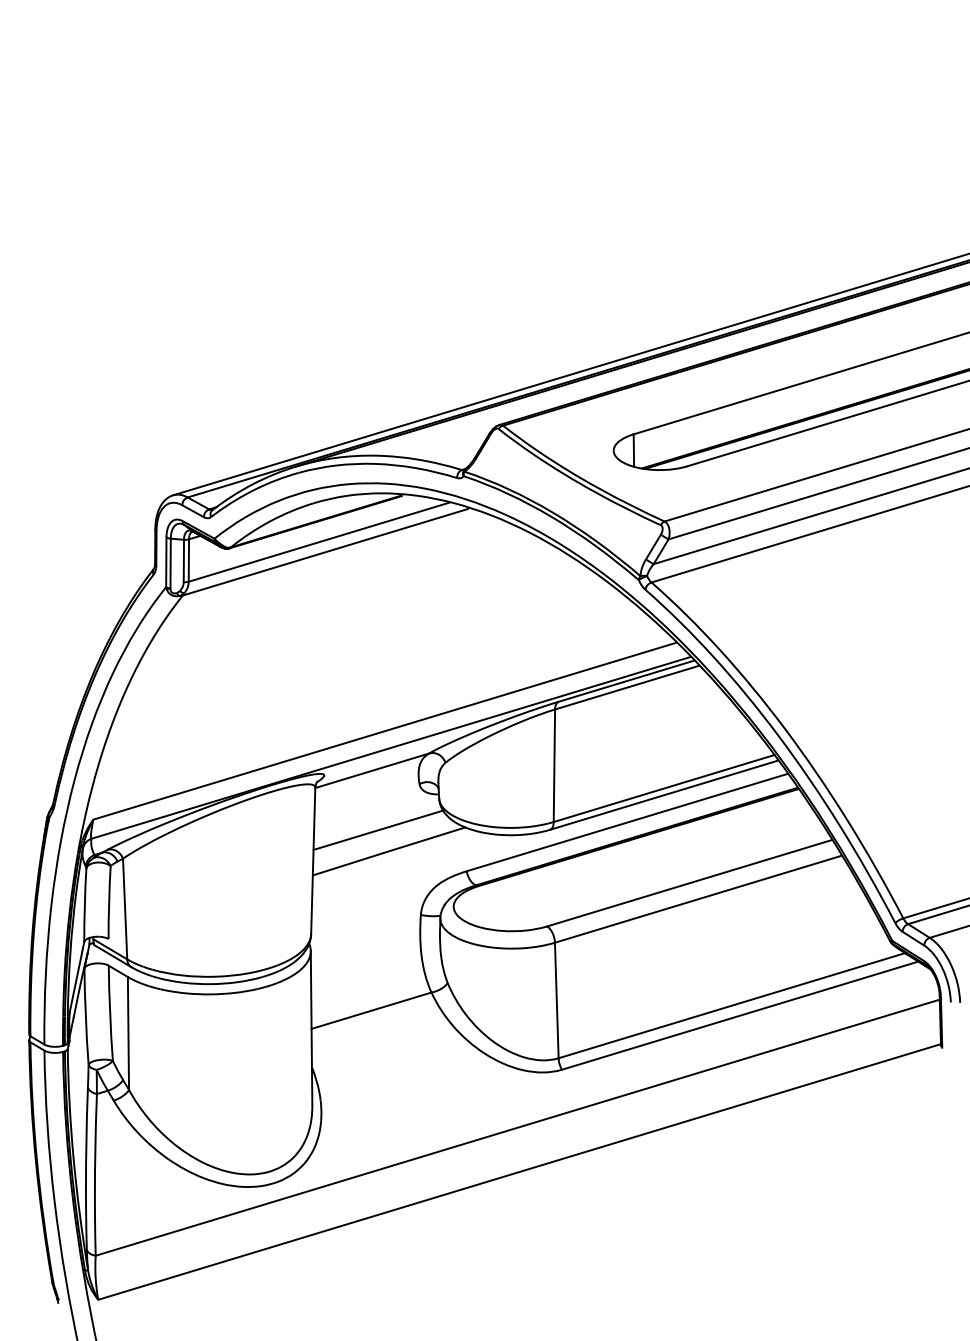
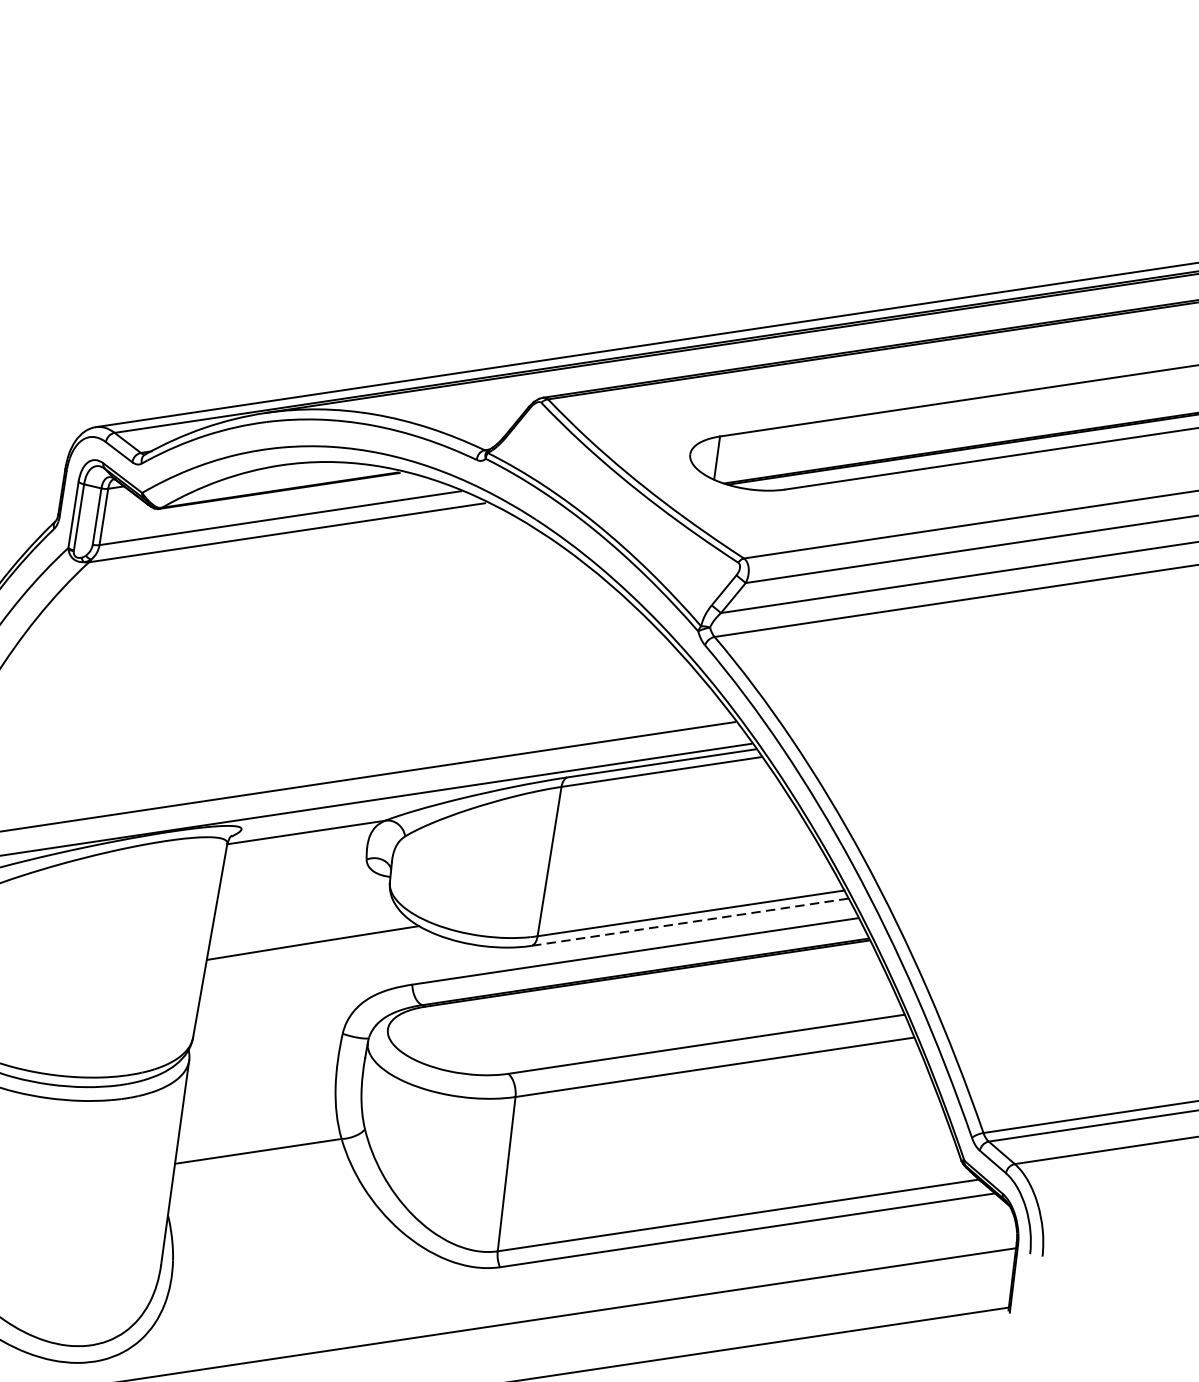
line: (663, 795) -> (688, 922), solid -> dashed
line: (378, 829) -> (303, 911), removed

